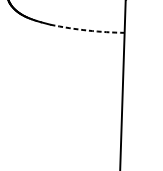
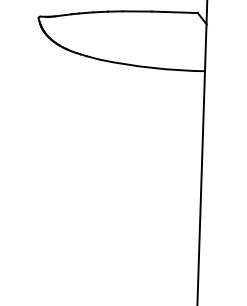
arc: (87, 30) -> (152, 67), dashed -> solid

